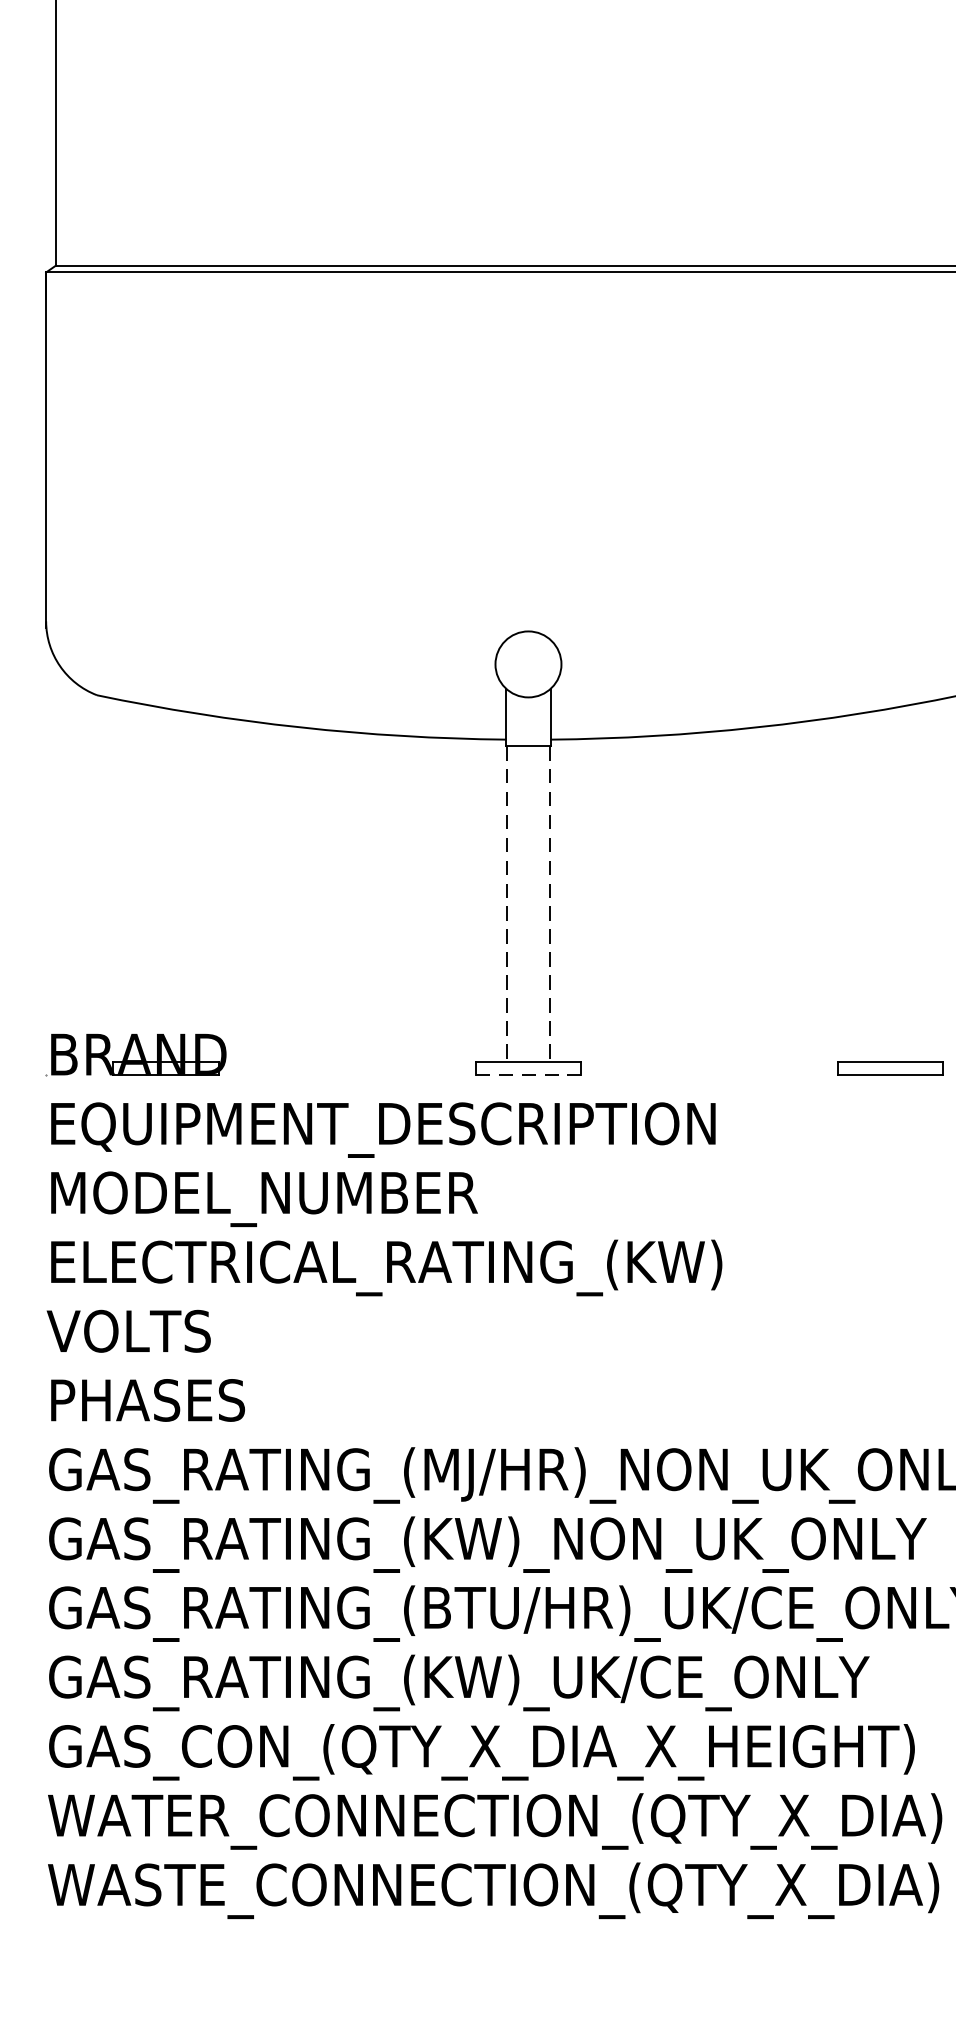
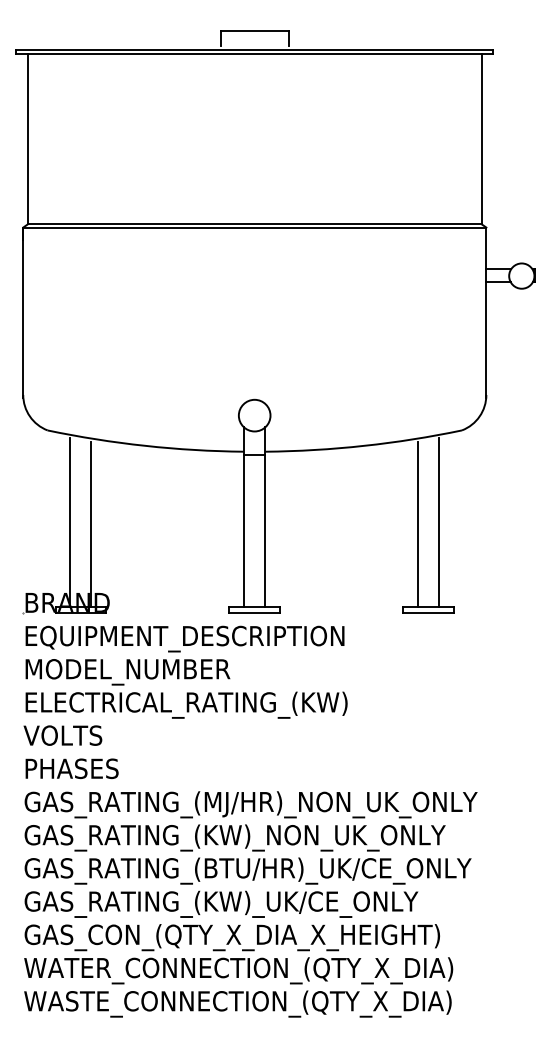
line: (144, 887) -> (70, 522), added
line: (911, 887) -> (438, 522), added
line: (188, 889) -> (91, 523), added
line: (869, 889) -> (418, 523), added
line: (507, 903) -> (244, 530), dashed -> solid
line: (548, 903) -> (264, 530), dashed -> solid
line: (530, 1074) -> (255, 612), dashed -> solid

